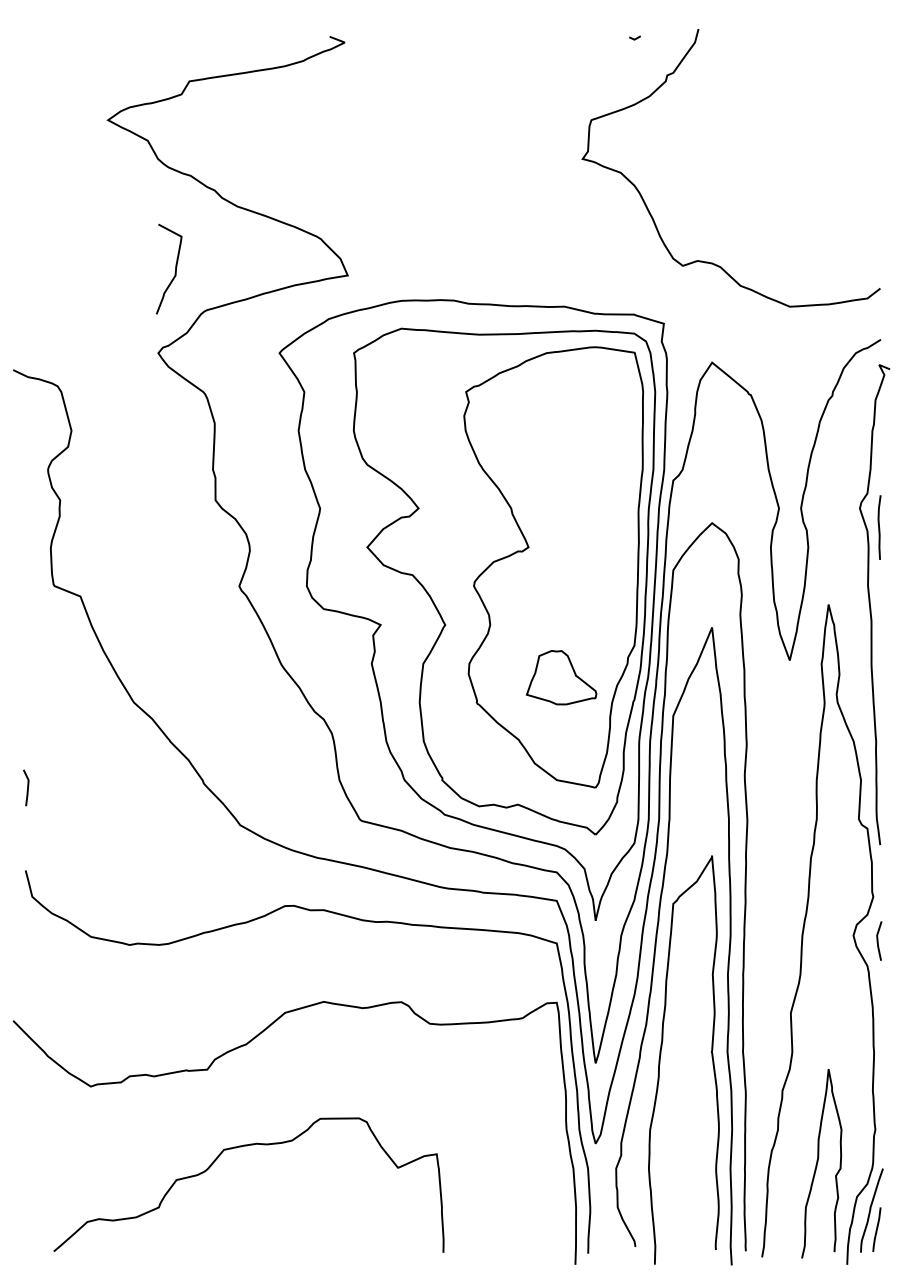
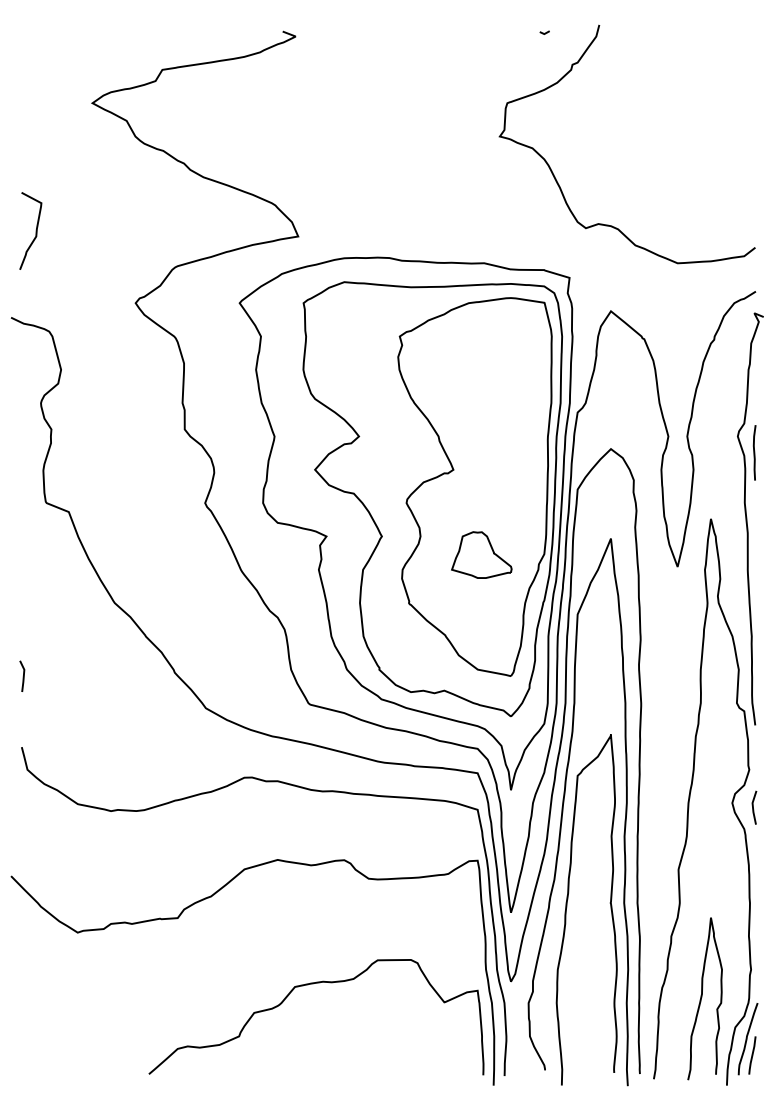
curve: (174, 272) -> (35, 233), moved
part: (561, 677) -> (481, 554), moved
curve: (241, 1147) -> (310, 984), moved

